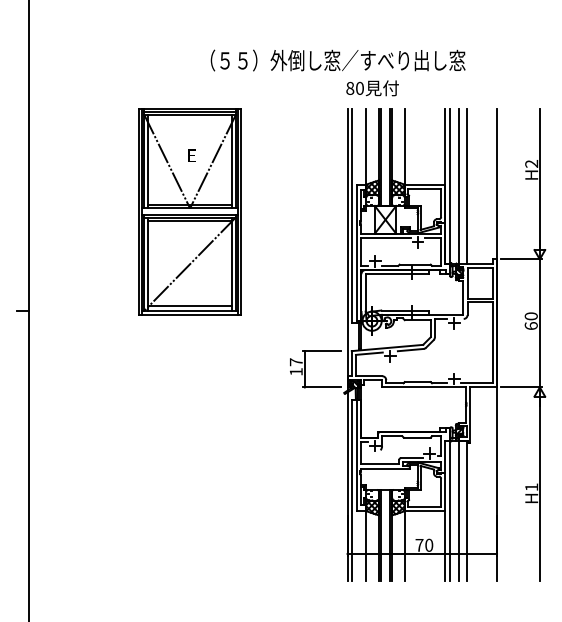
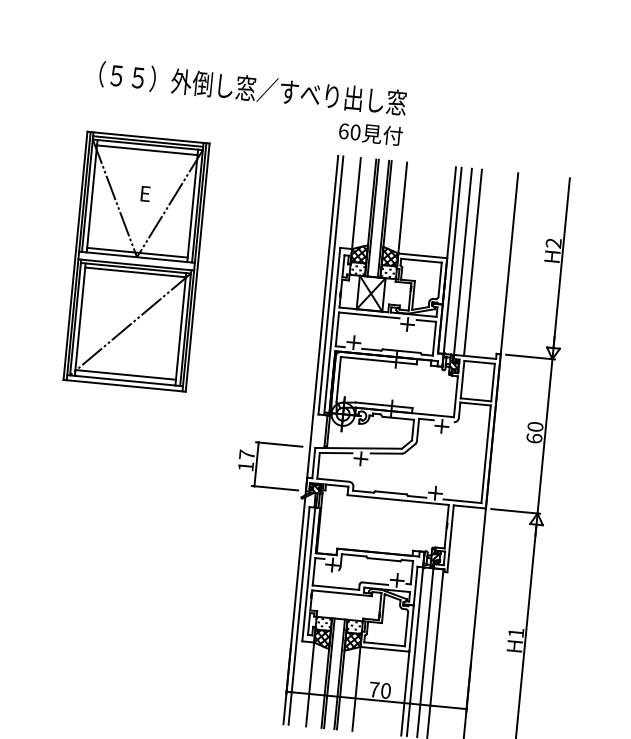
text: (337, 60) -> (252, 88), moved
text: (350, 87) -> (344, 130), 80 -> 60
line: (189, 119) -> (146, 150), added

